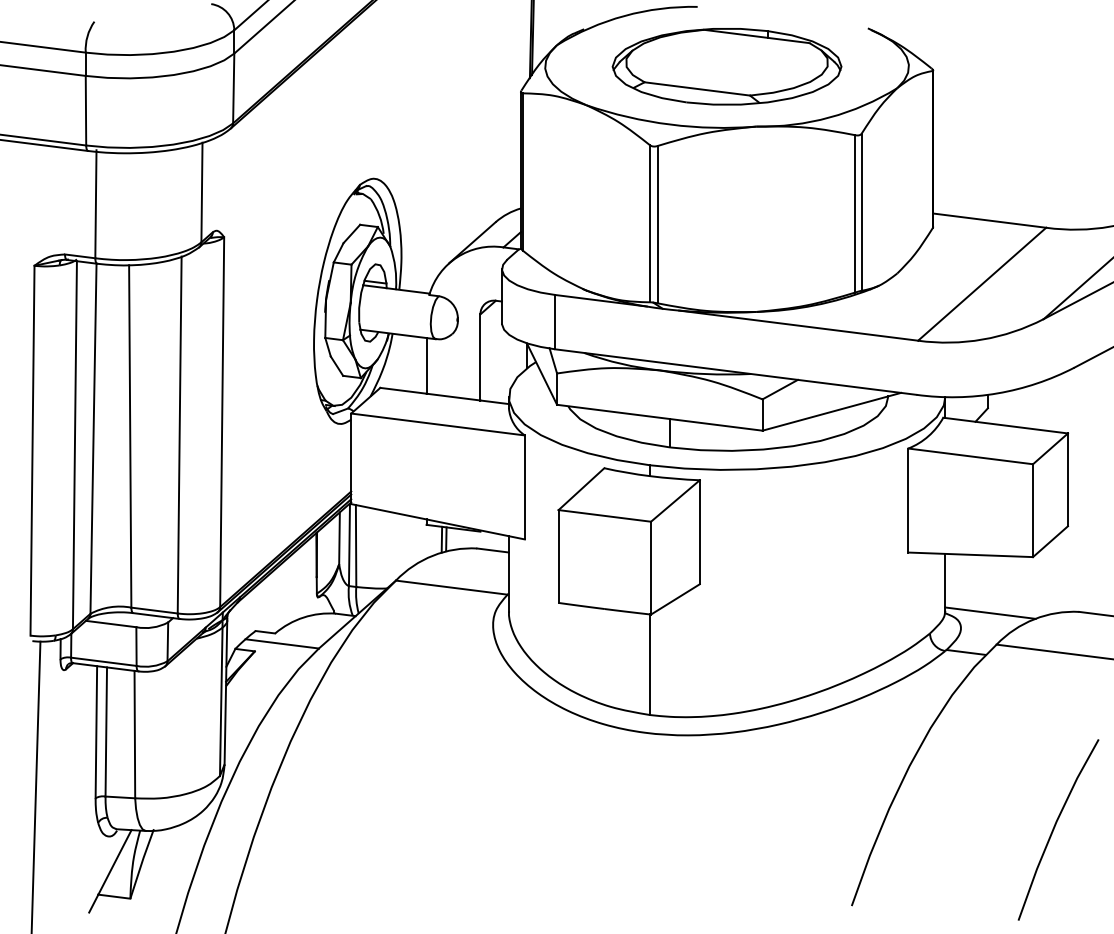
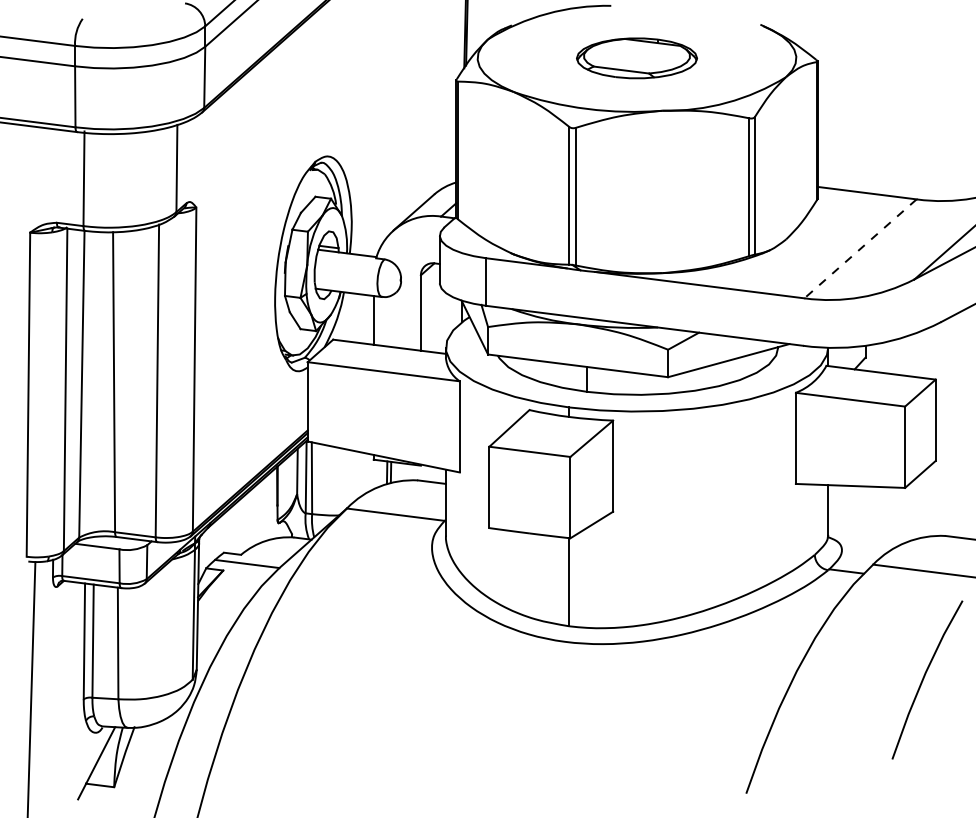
part: (726, 66) -> (636, 58), size x0.6
line: (982, 283) -> (860, 248), solid -> dashed
line: (990, 613) -> (867, 537), removed
line: (1055, 828) -> (924, 678), moved

